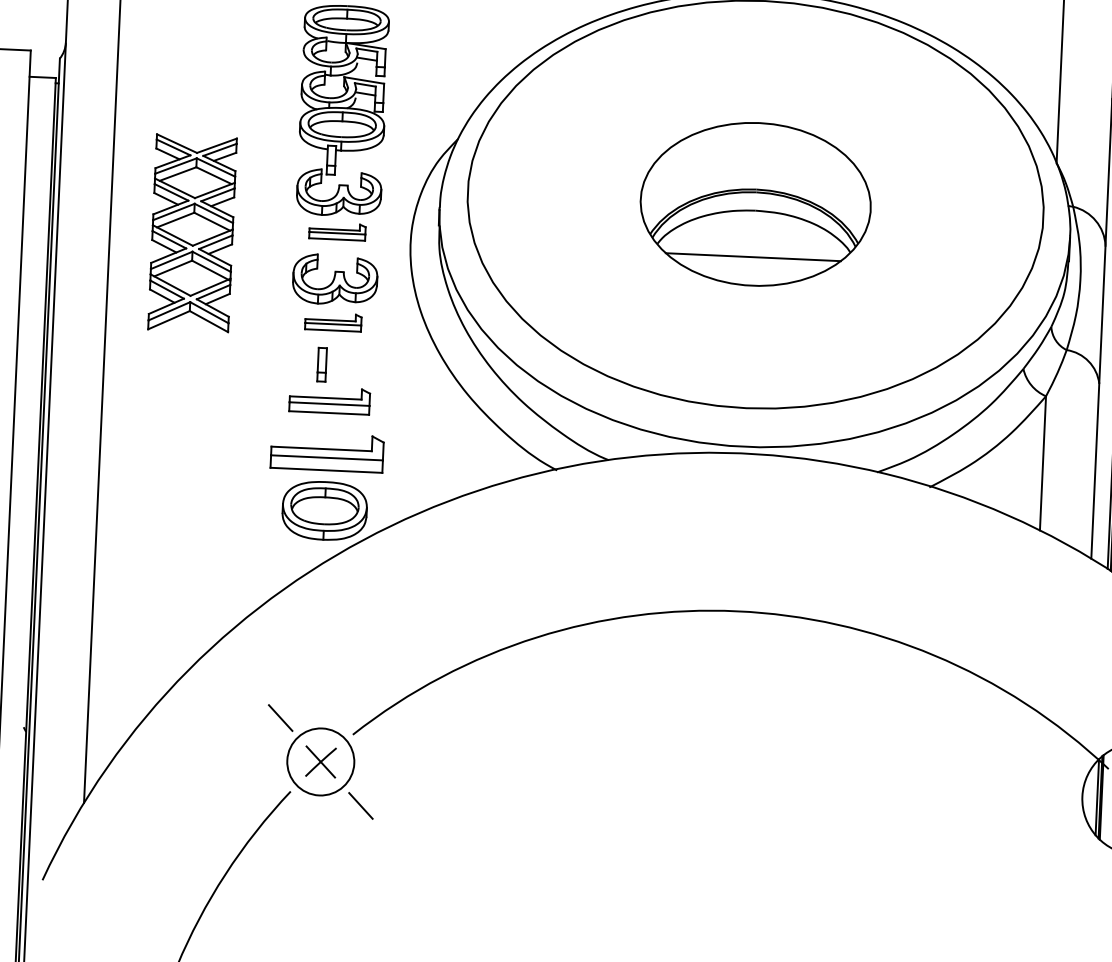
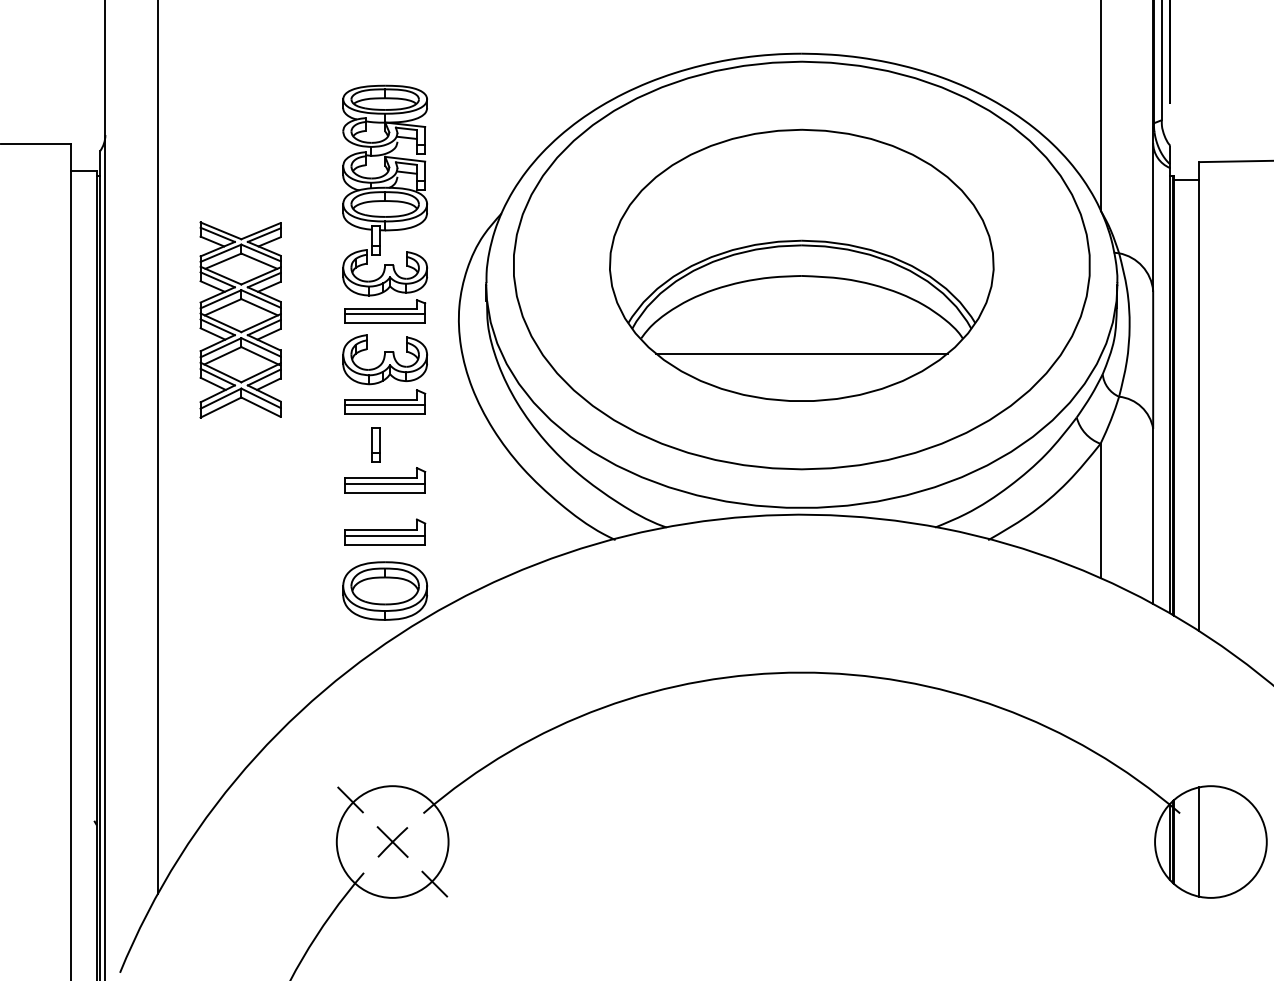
part: (755, 203) -> (801, 264), size x1.67
part: (337, 231) -> (385, 311), size x1.43
part: (333, 321) -> (385, 401), size x1.43
part: (327, 451) -> (385, 531), size x0.71
circle: (320, 761) -> (392, 841), size x1.67

